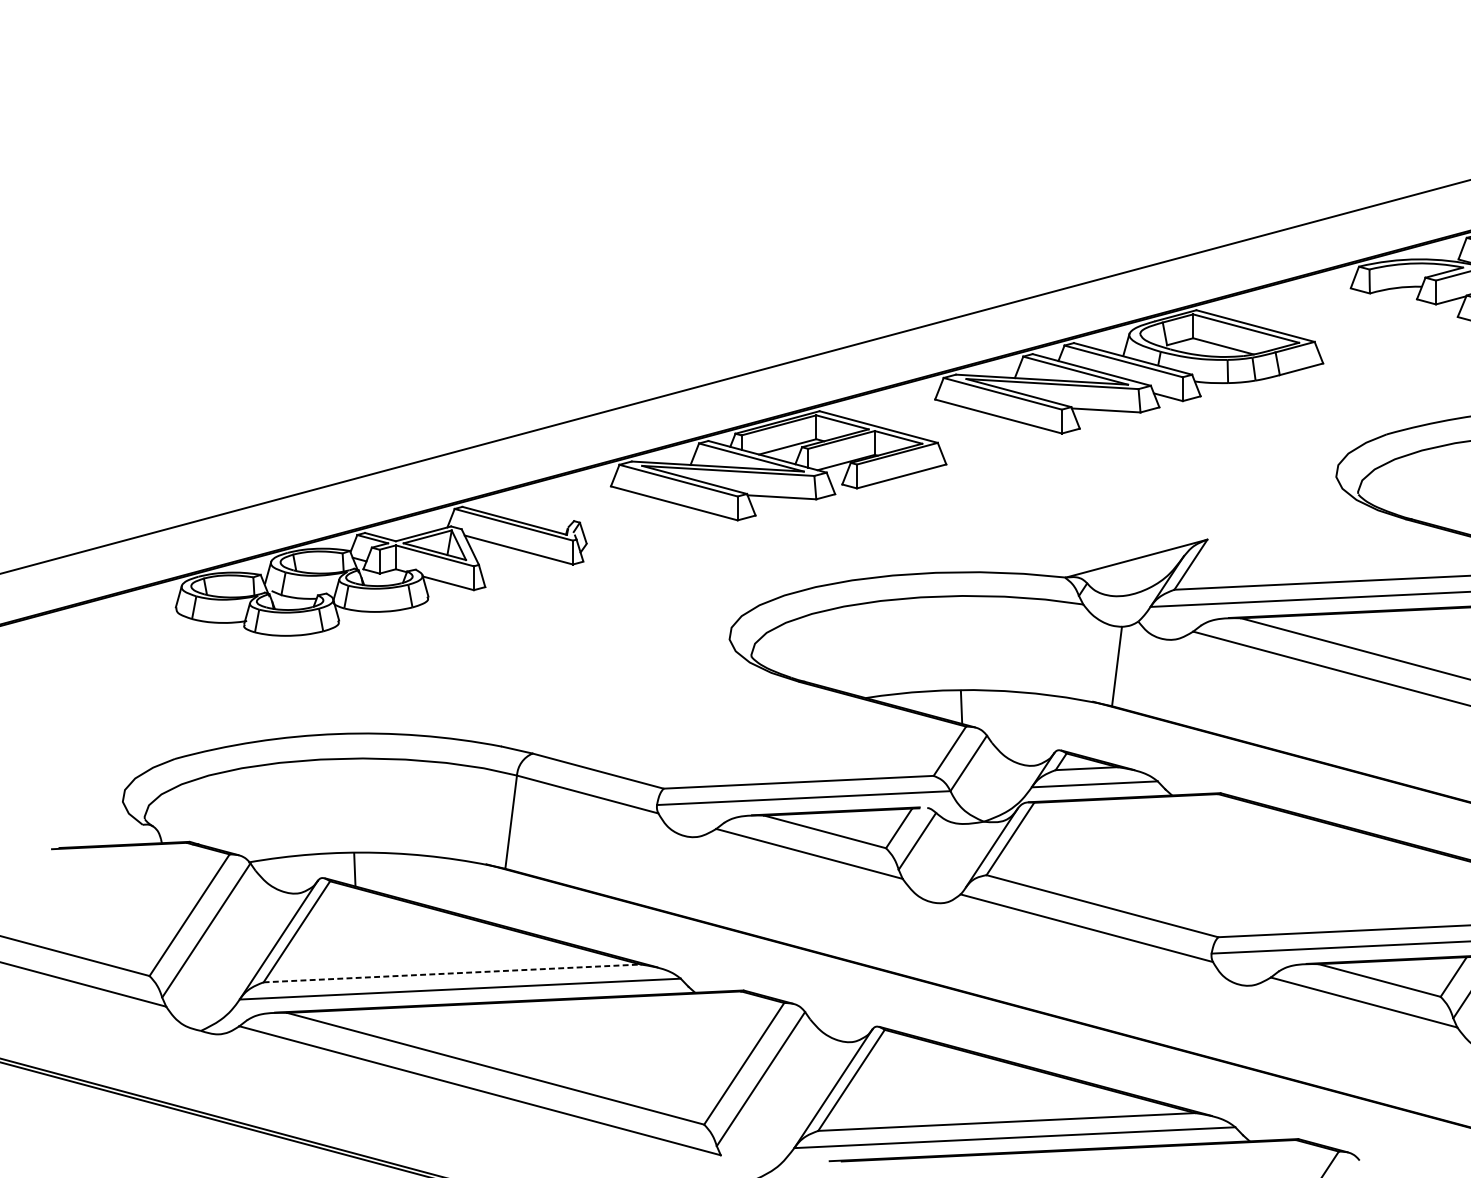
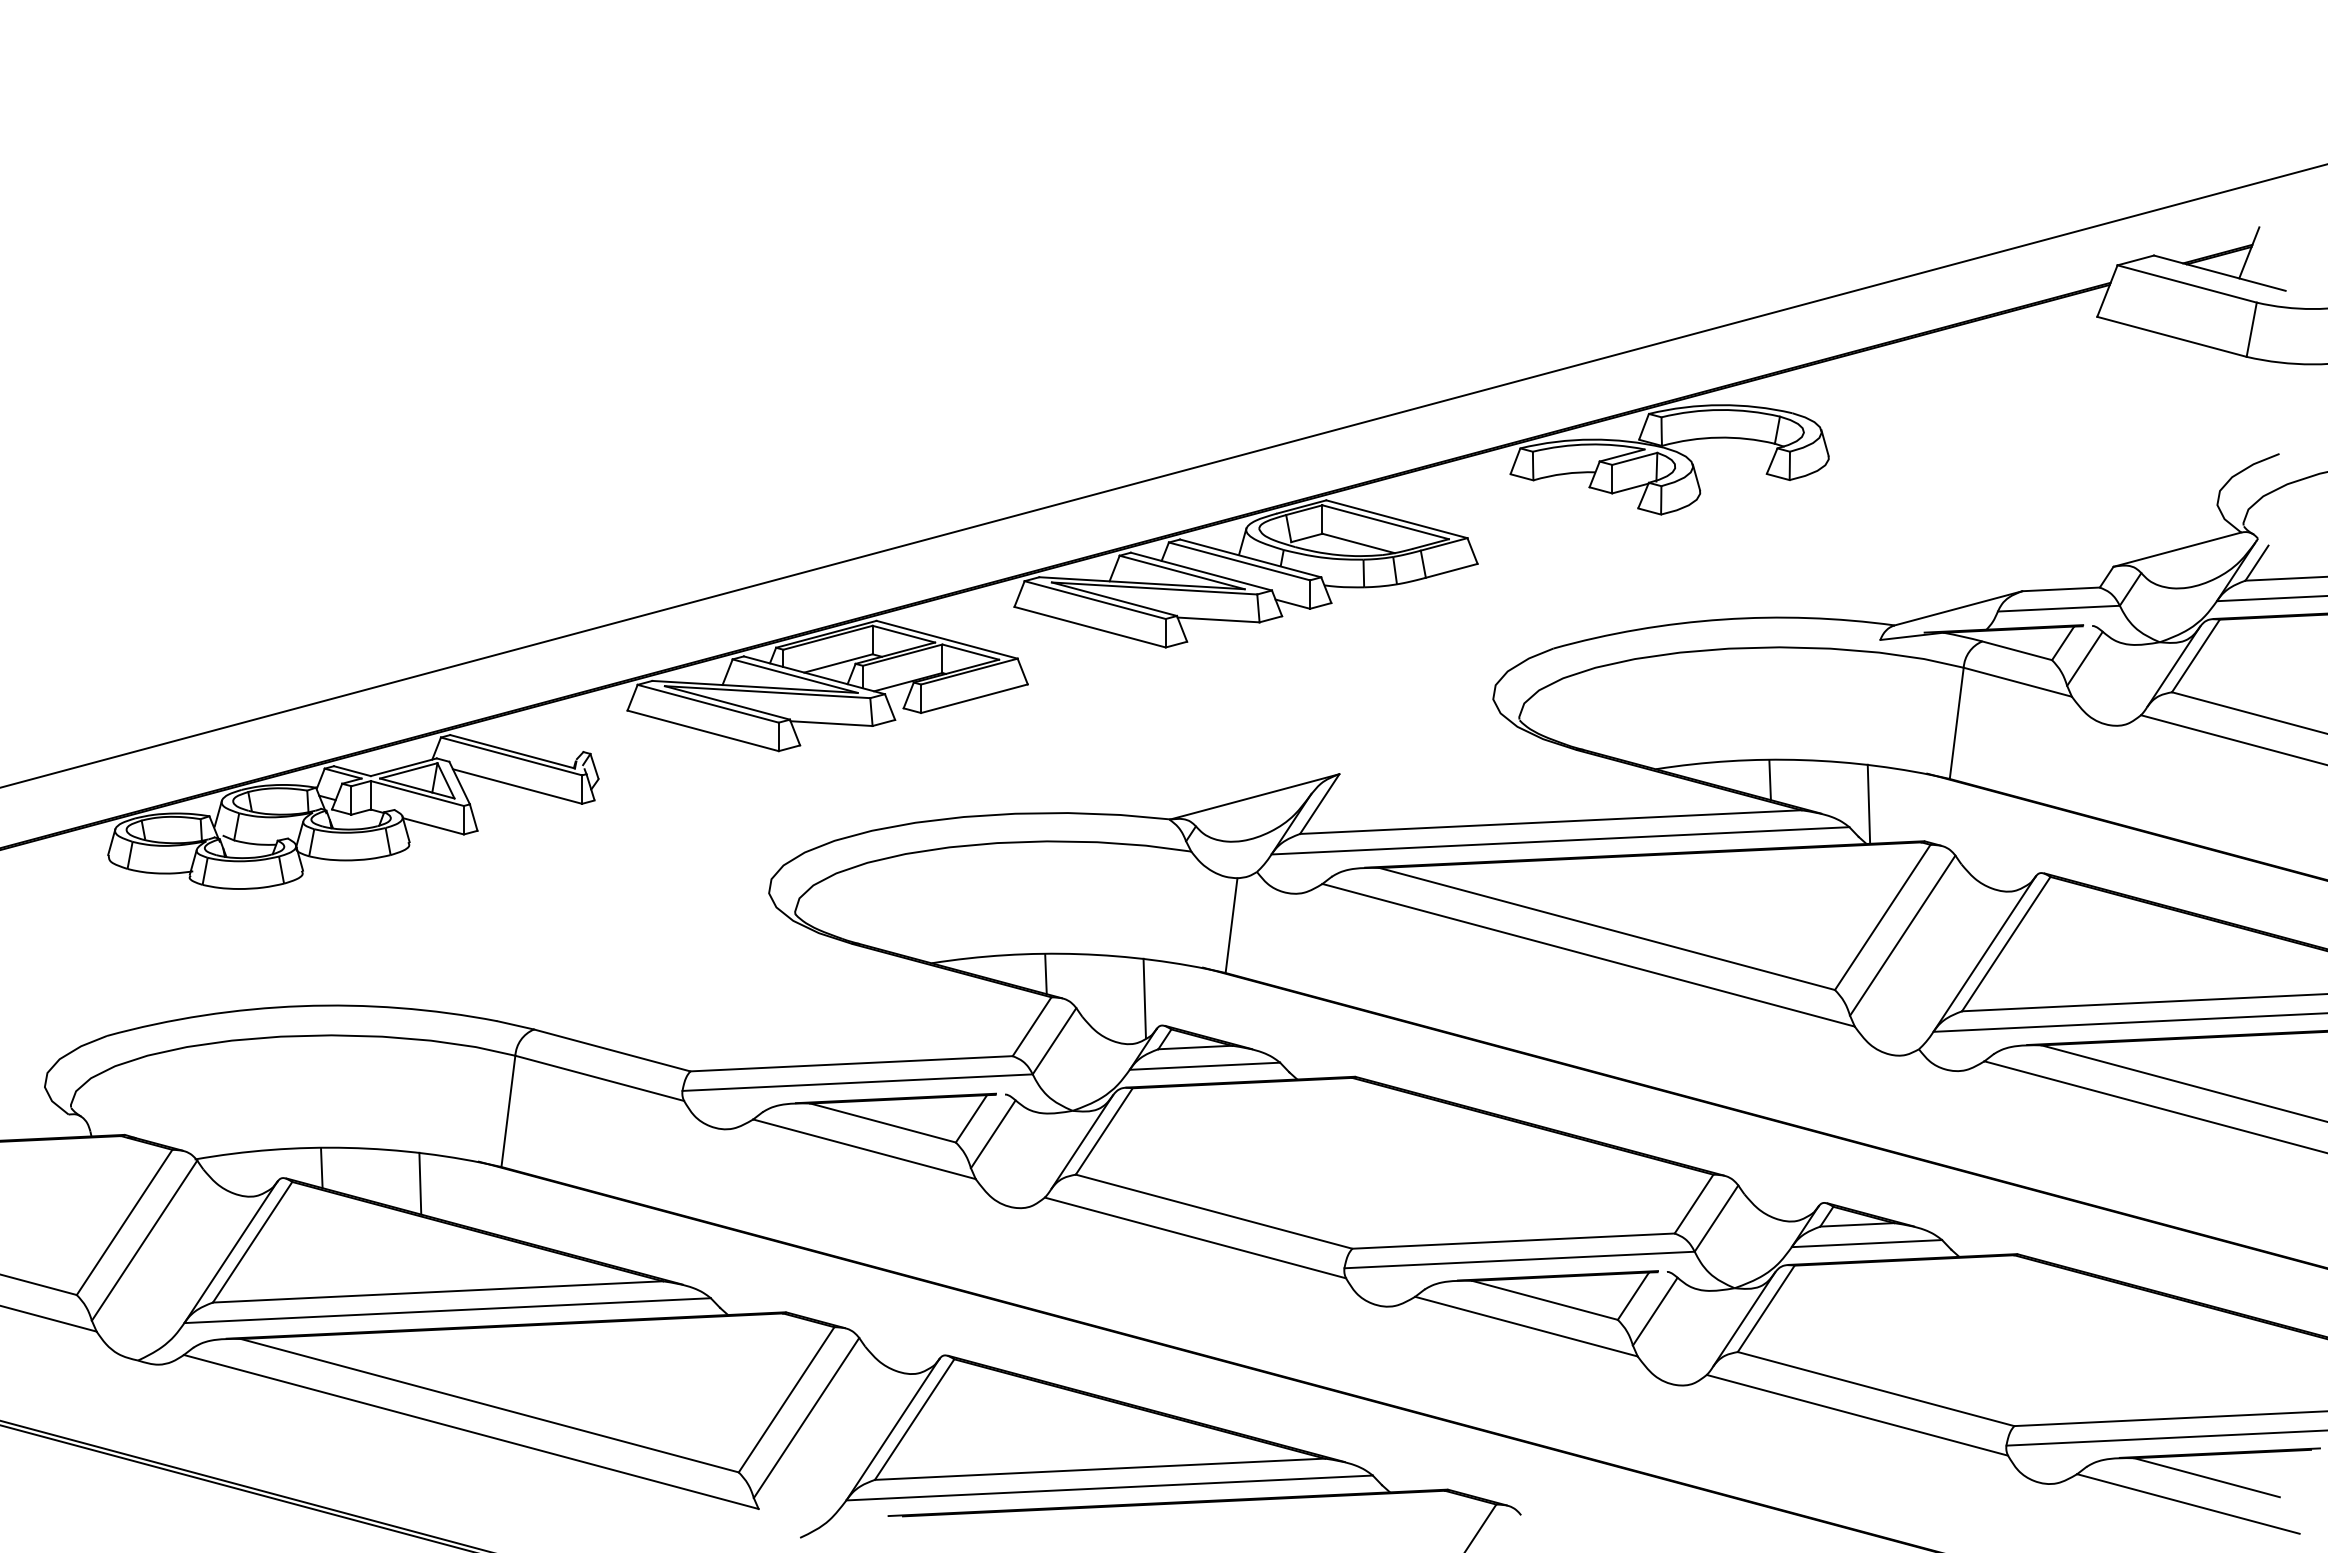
line: (1044, 727) -> (1144, 998), added
line: (437, 882) -> (420, 1183), added
line: (452, 973) -> (438, 1291), dashed -> solid

